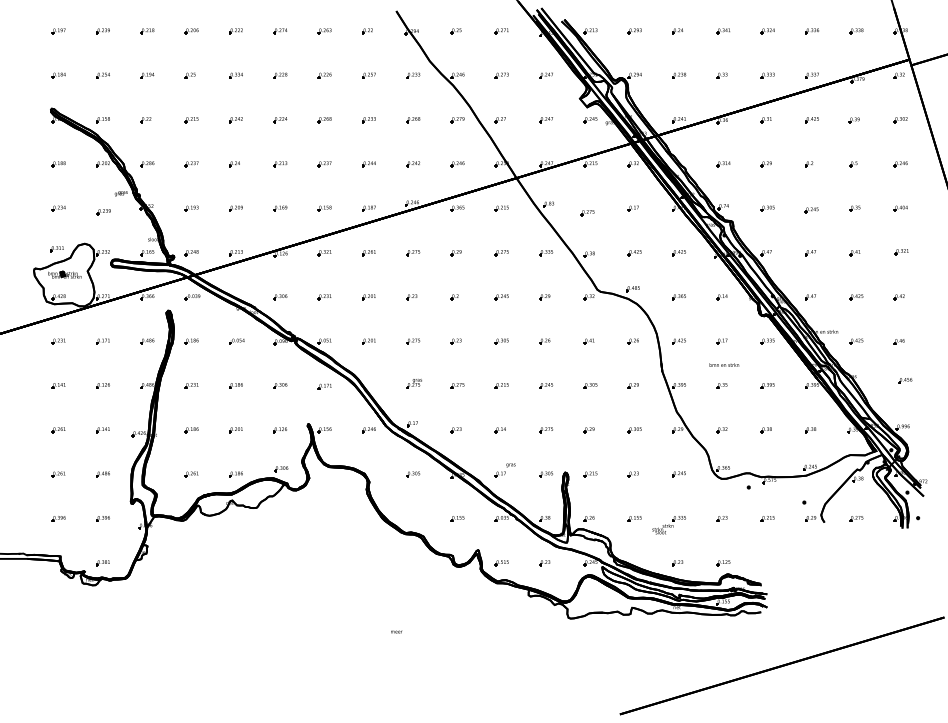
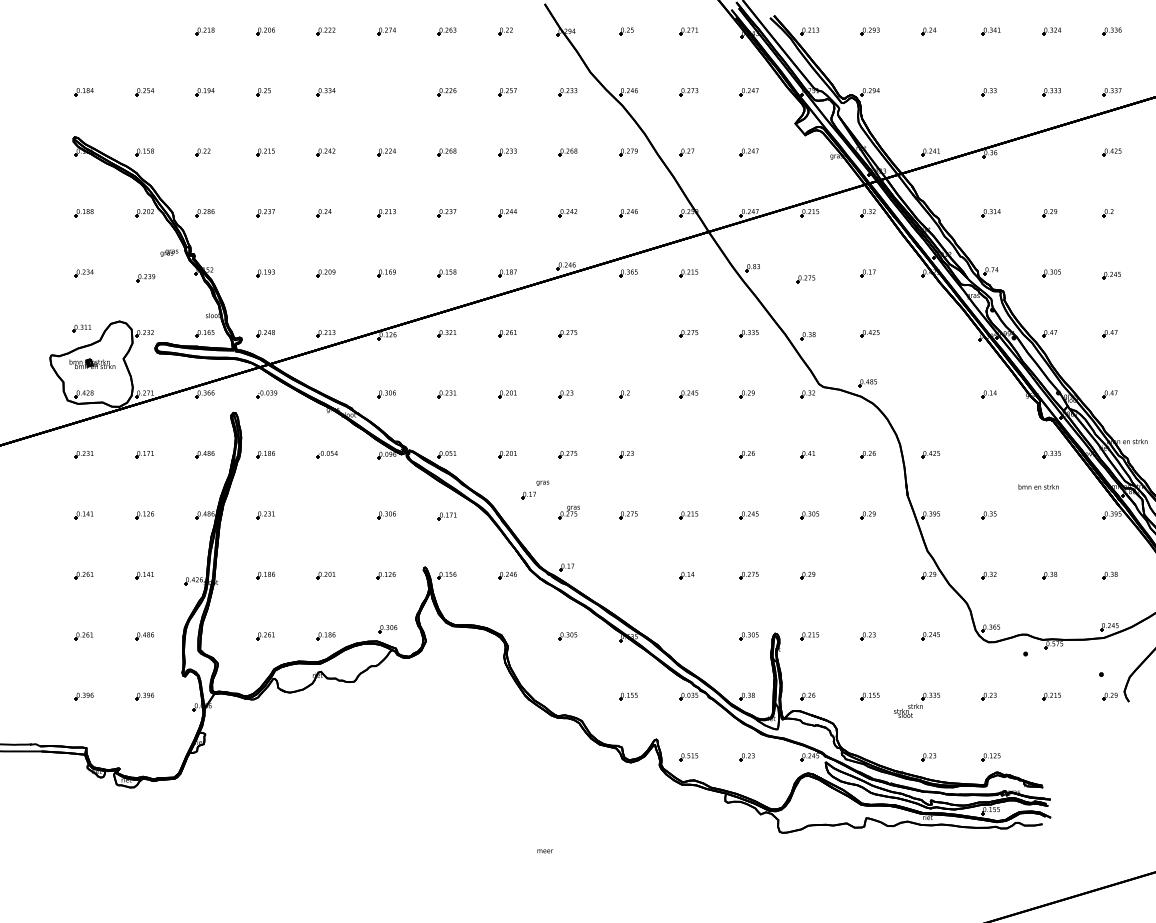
part: (58, 31) -> (83, 31), removed
part: (102, 31) -> (143, 31), removed
part: (280, 75) -> (386, 91), removed
part: (679, 75) -> (931, 91), removed
part: (590, 120) -> (809, 153), removed
part: (765, 120) -> (1048, 153), removed
part: (455, 253) -> (625, 334), removed
part: (678, 253) -> (929, 334), removed
part: (678, 297) -> (929, 394), removed
part: (501, 341) -> (688, 454), removed
part: (721, 341) -> (988, 454), removed
text: (724, 364) -> (1038, 486), moved
part: (235, 385) -> (325, 514), removed
part: (767, 385) -> (1051, 514), removed
part: (455, 430) -> (625, 576), removed
part: (634, 430) -> (869, 576), removed
part: (504, 470) -> (534, 490), moved
part: (102, 563) -> (143, 757), removed

